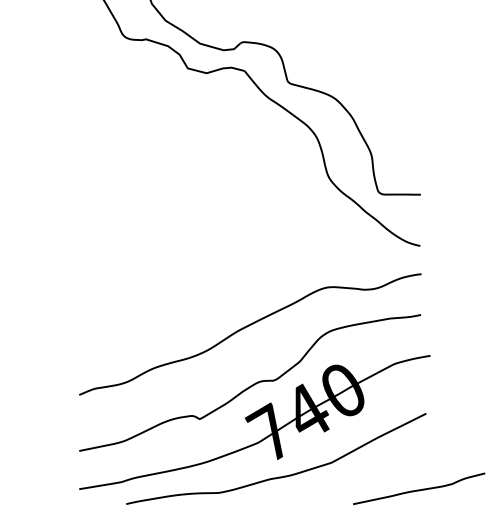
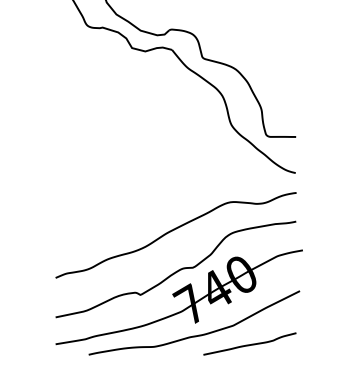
curve: (418, 489) -> (249, 344), moved

